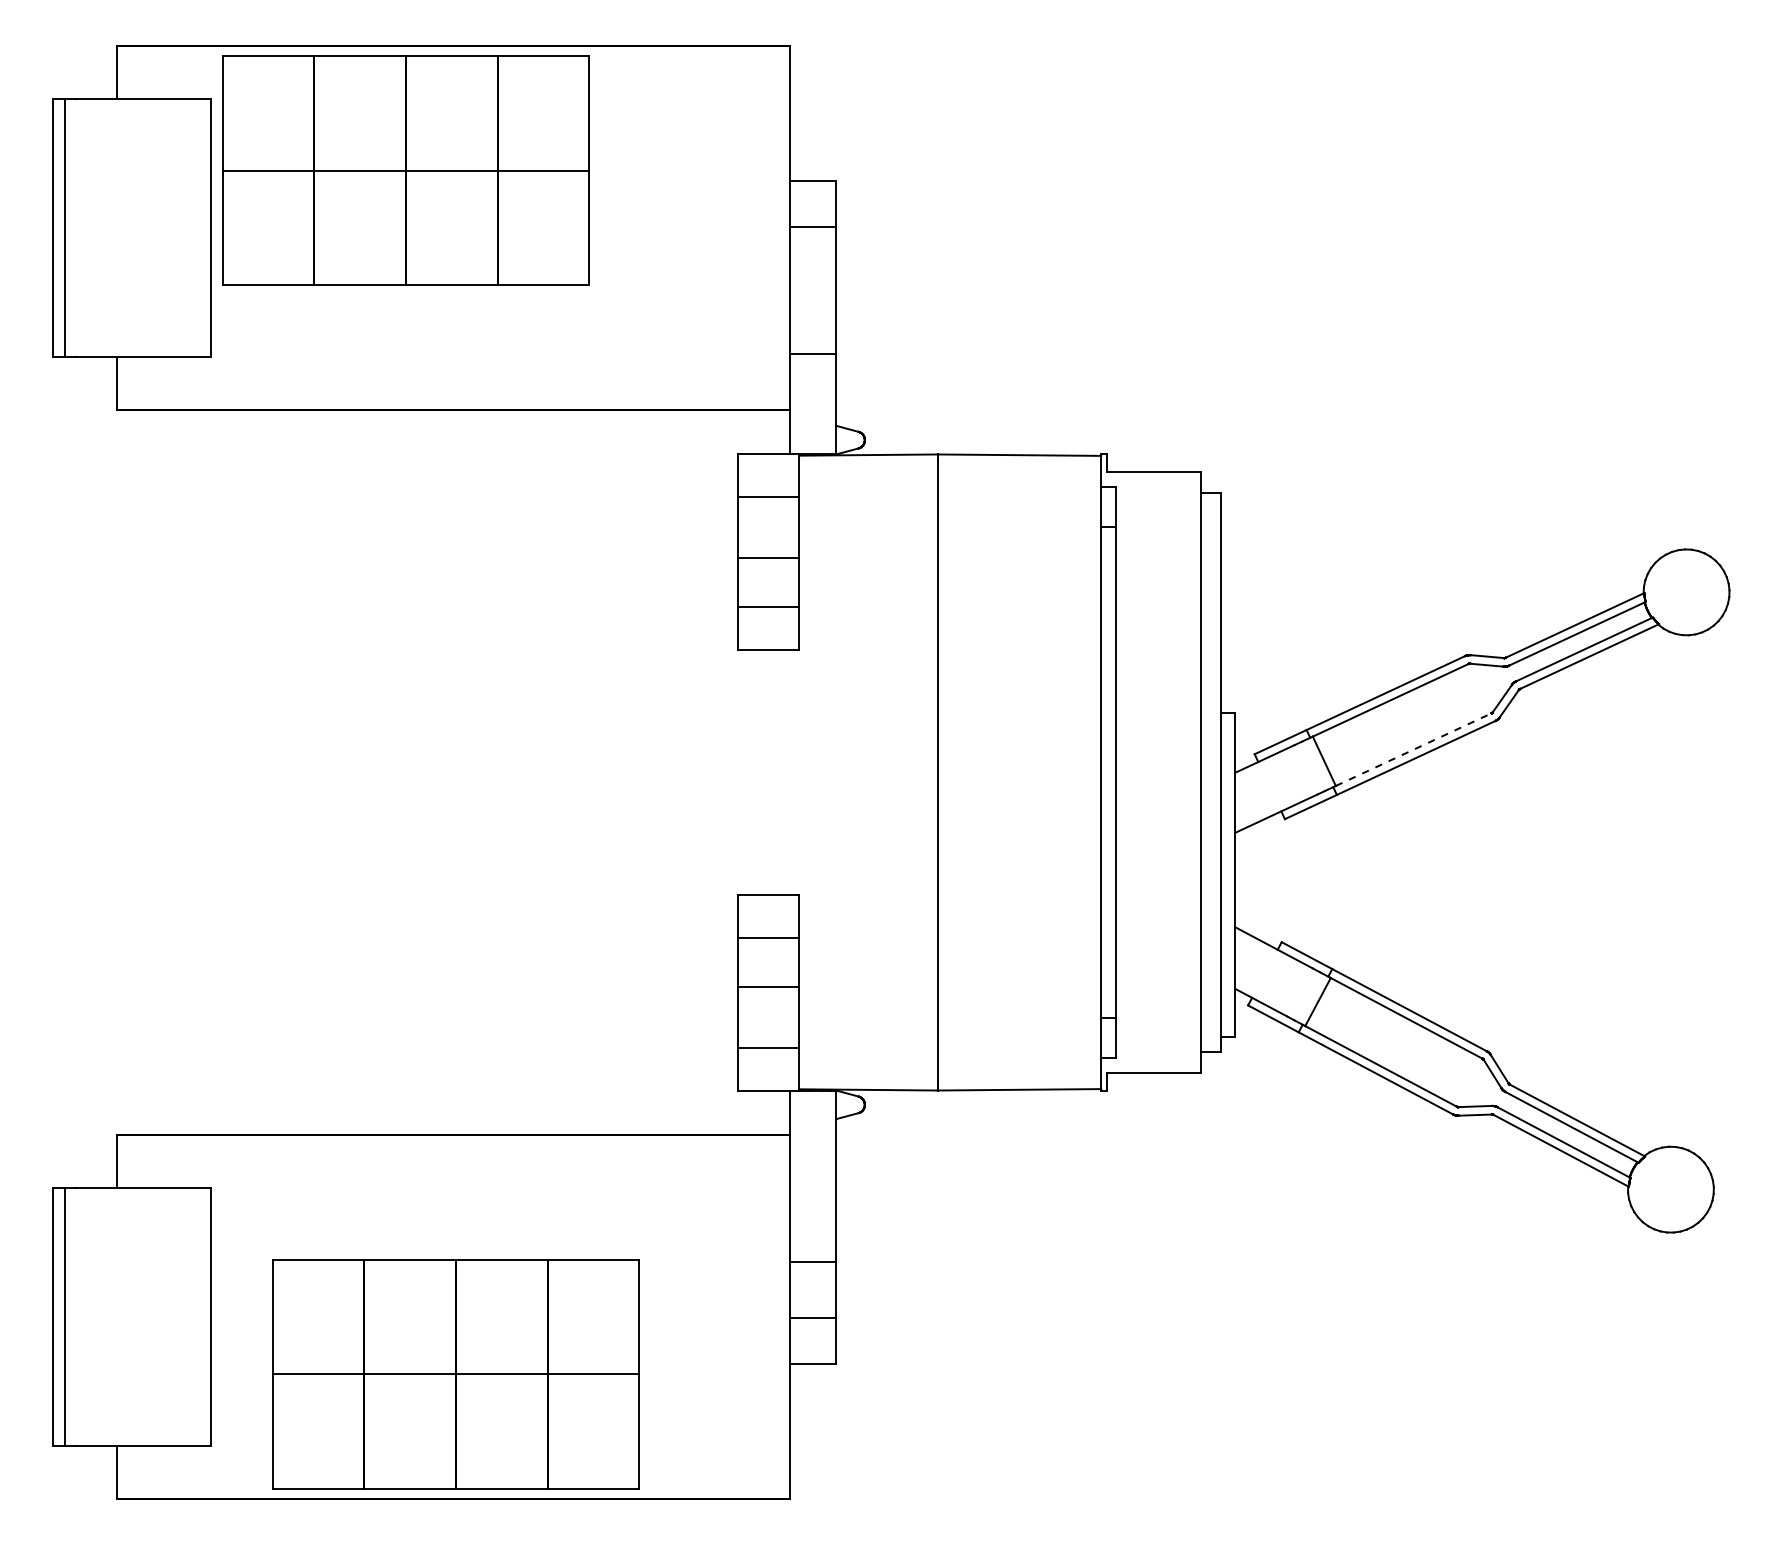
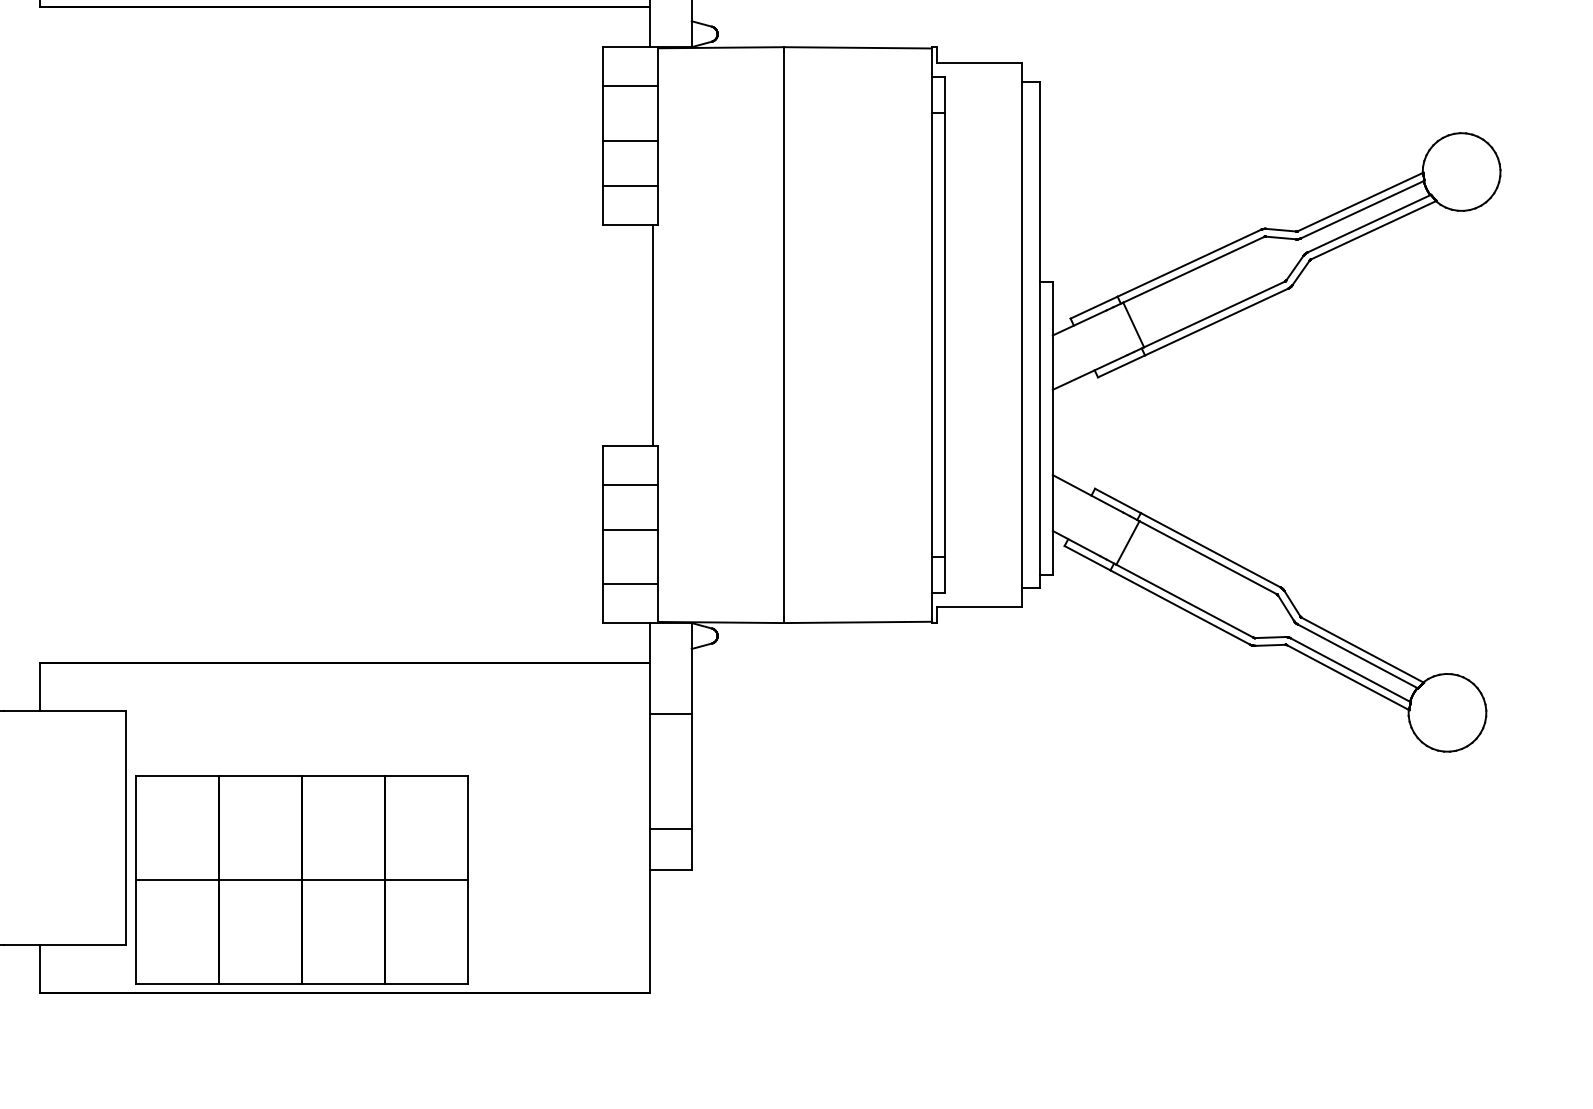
line: (1413, 749) -> (1214, 314), dashed -> solid
line: (793, 772) -> (653, 335), added
line: (813, 1261) -> (671, 713), moved
part: (455, 1374) -> (301, 880), moved

